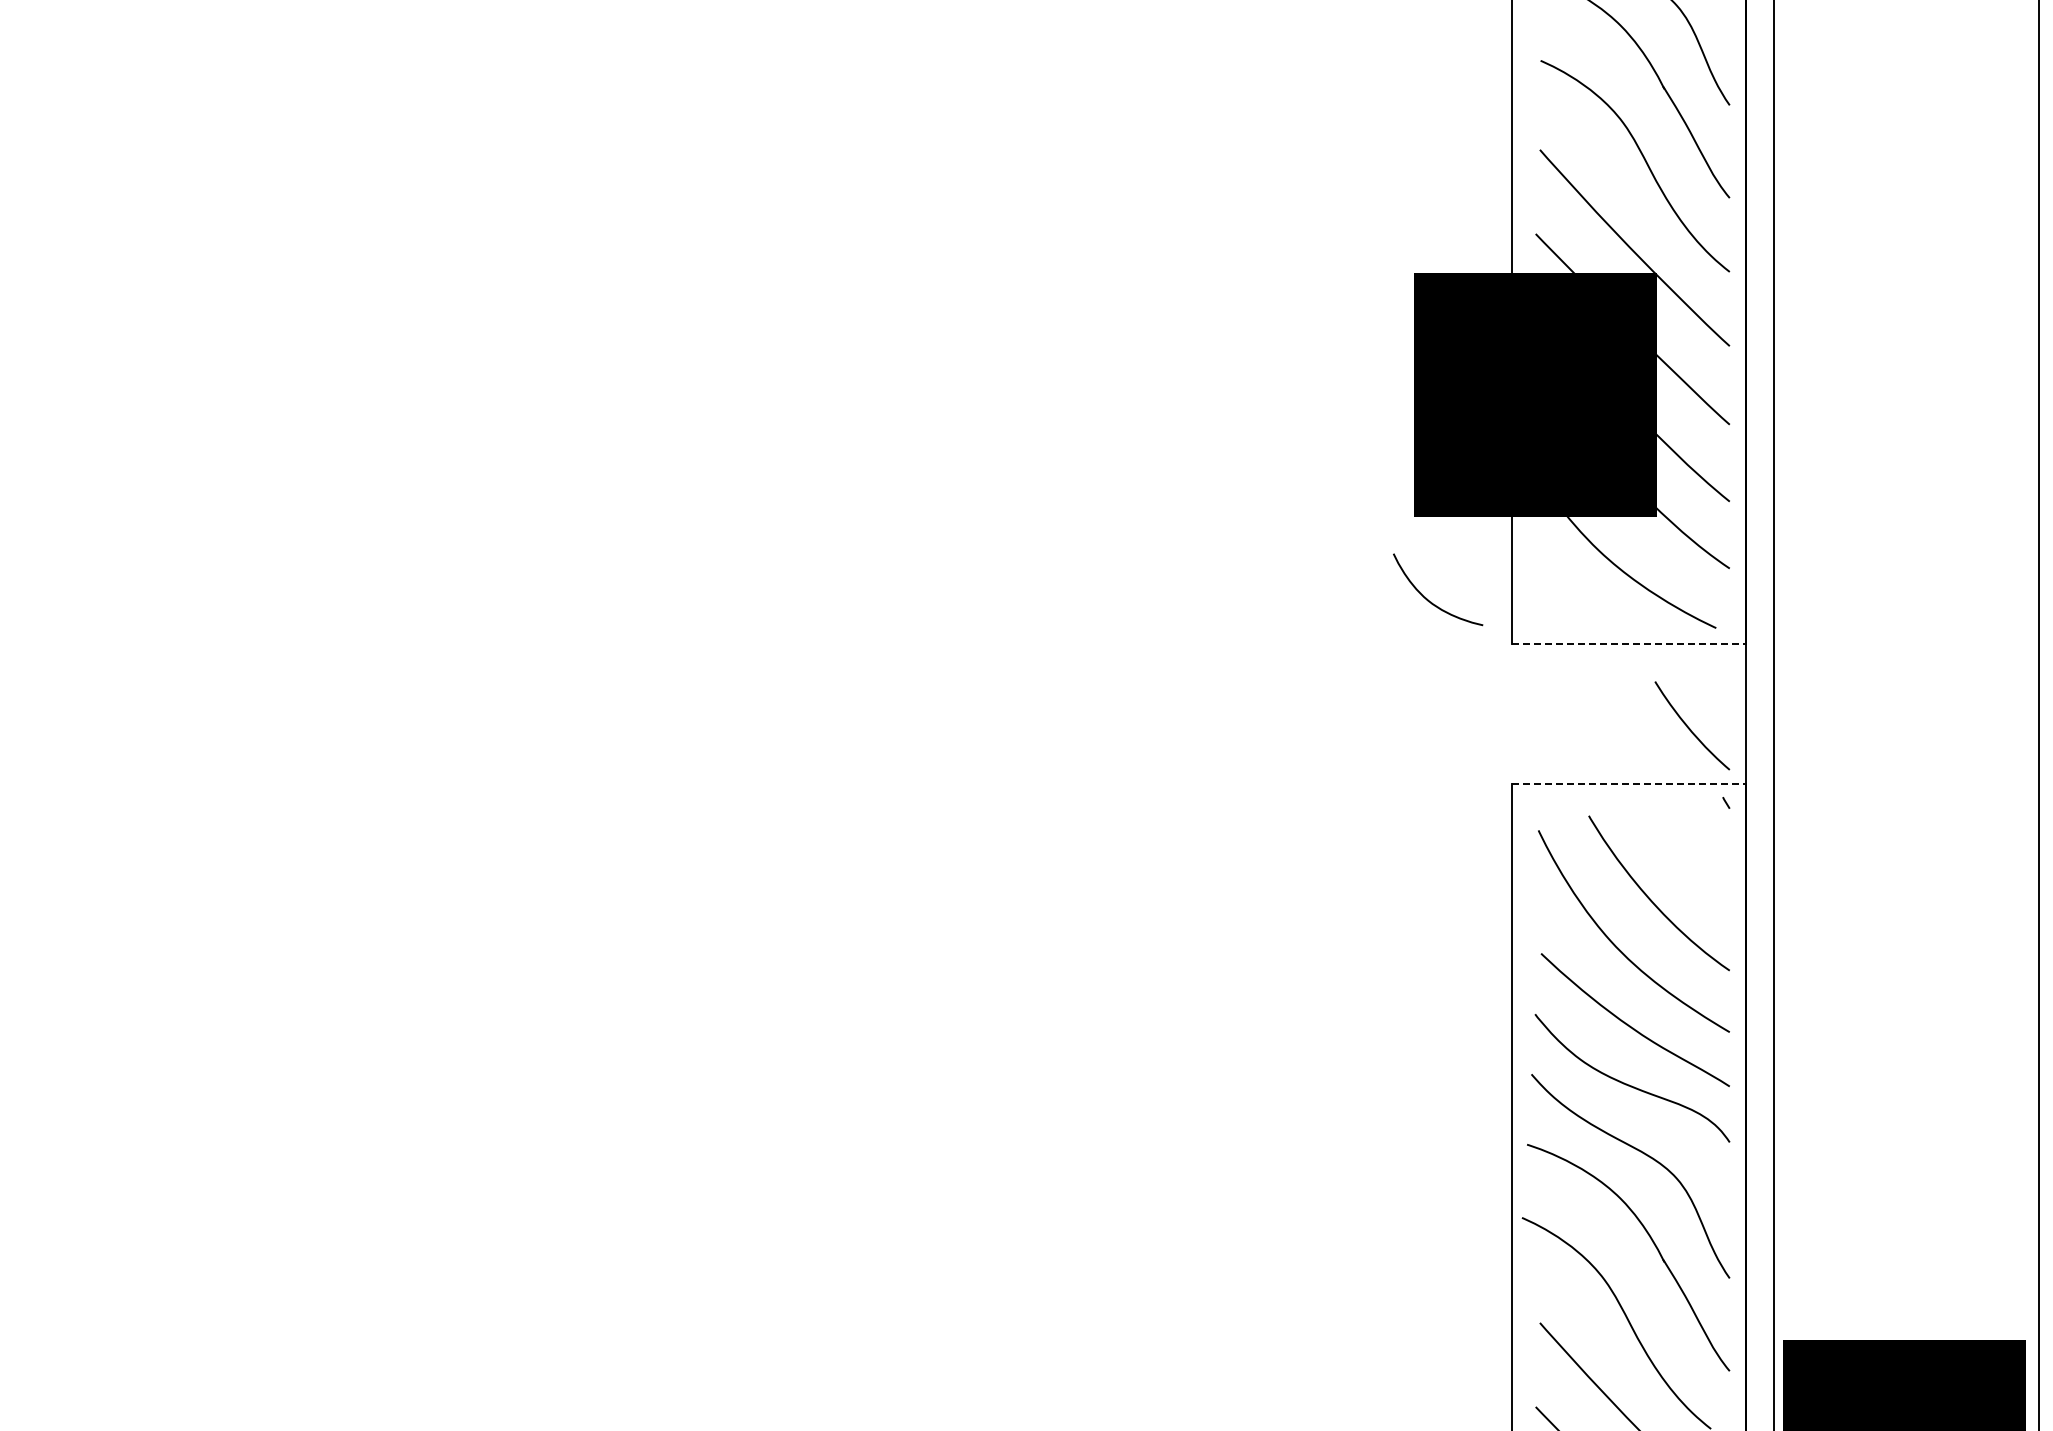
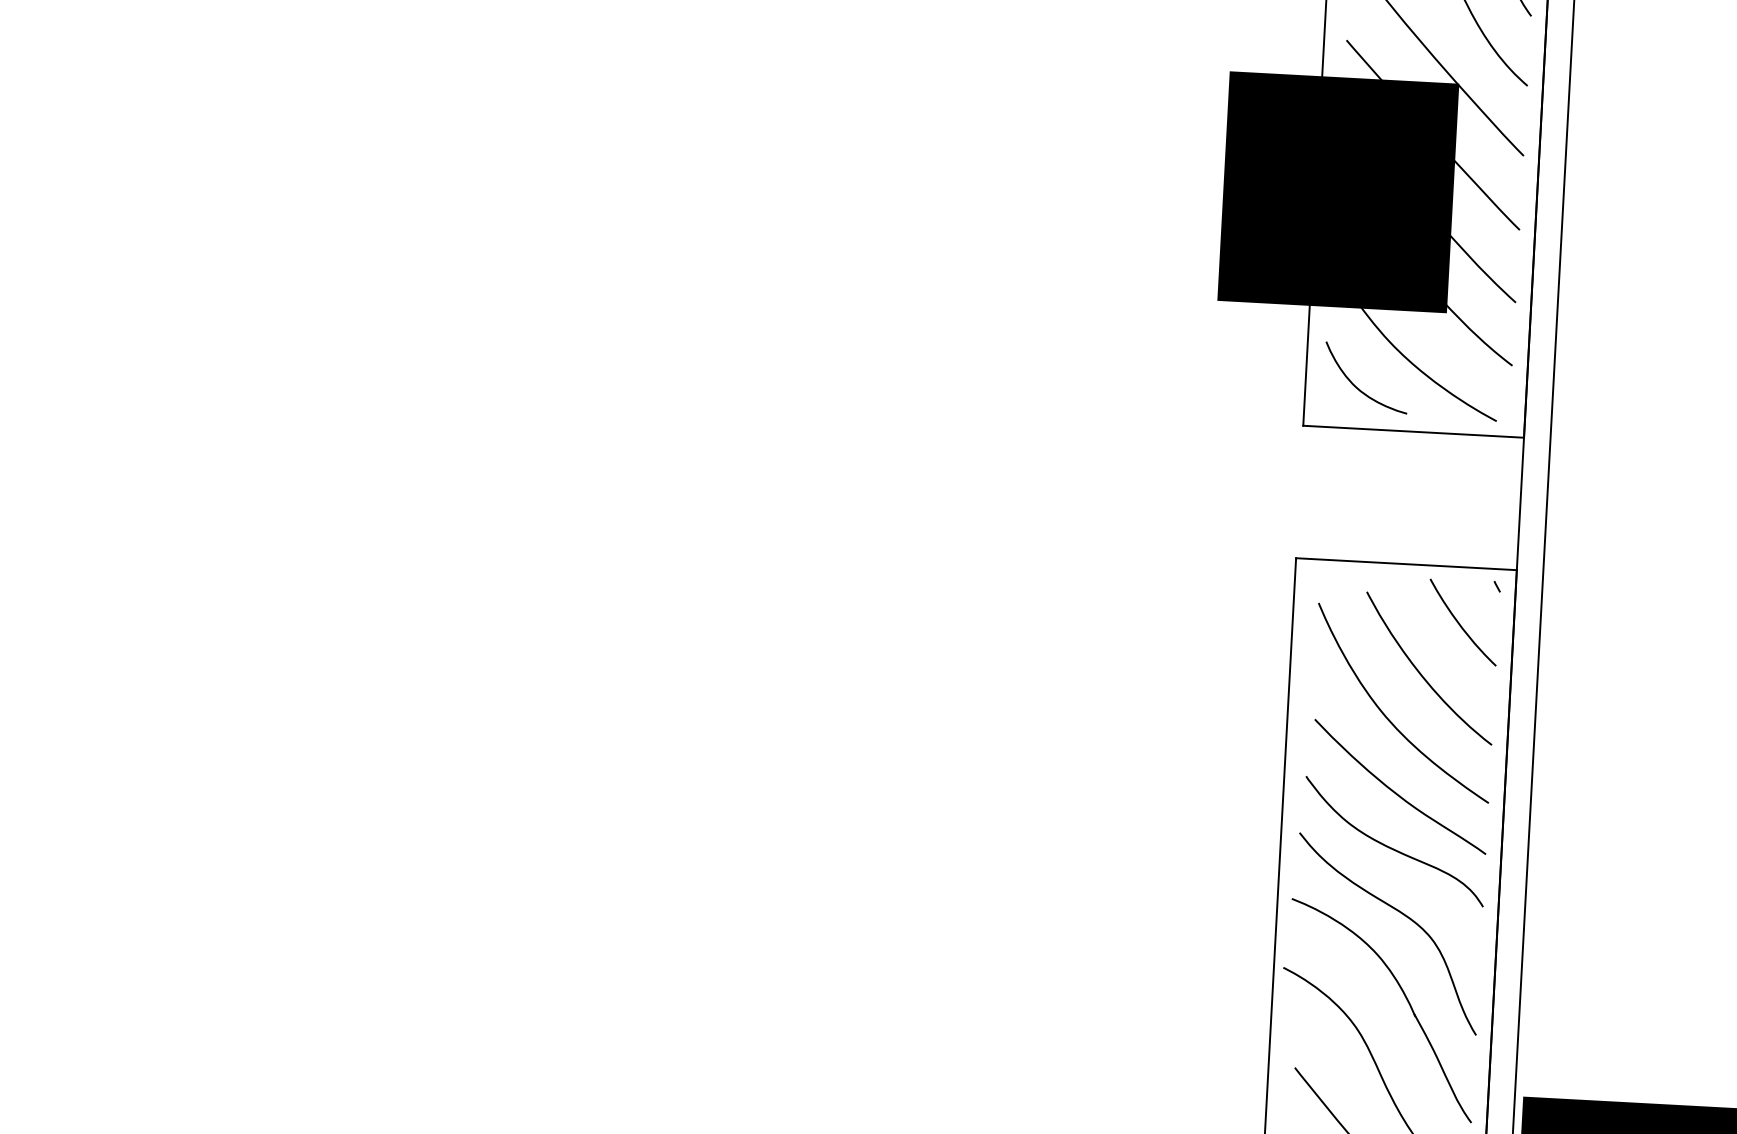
curve: (1431, 601) -> (1359, 388), moved
line: (1629, 643) -> (1414, 431), dashed -> solid
curve: (1689, 727) -> (1460, 624), moved
line: (1629, 784) -> (1406, 564), dashed -> solid

